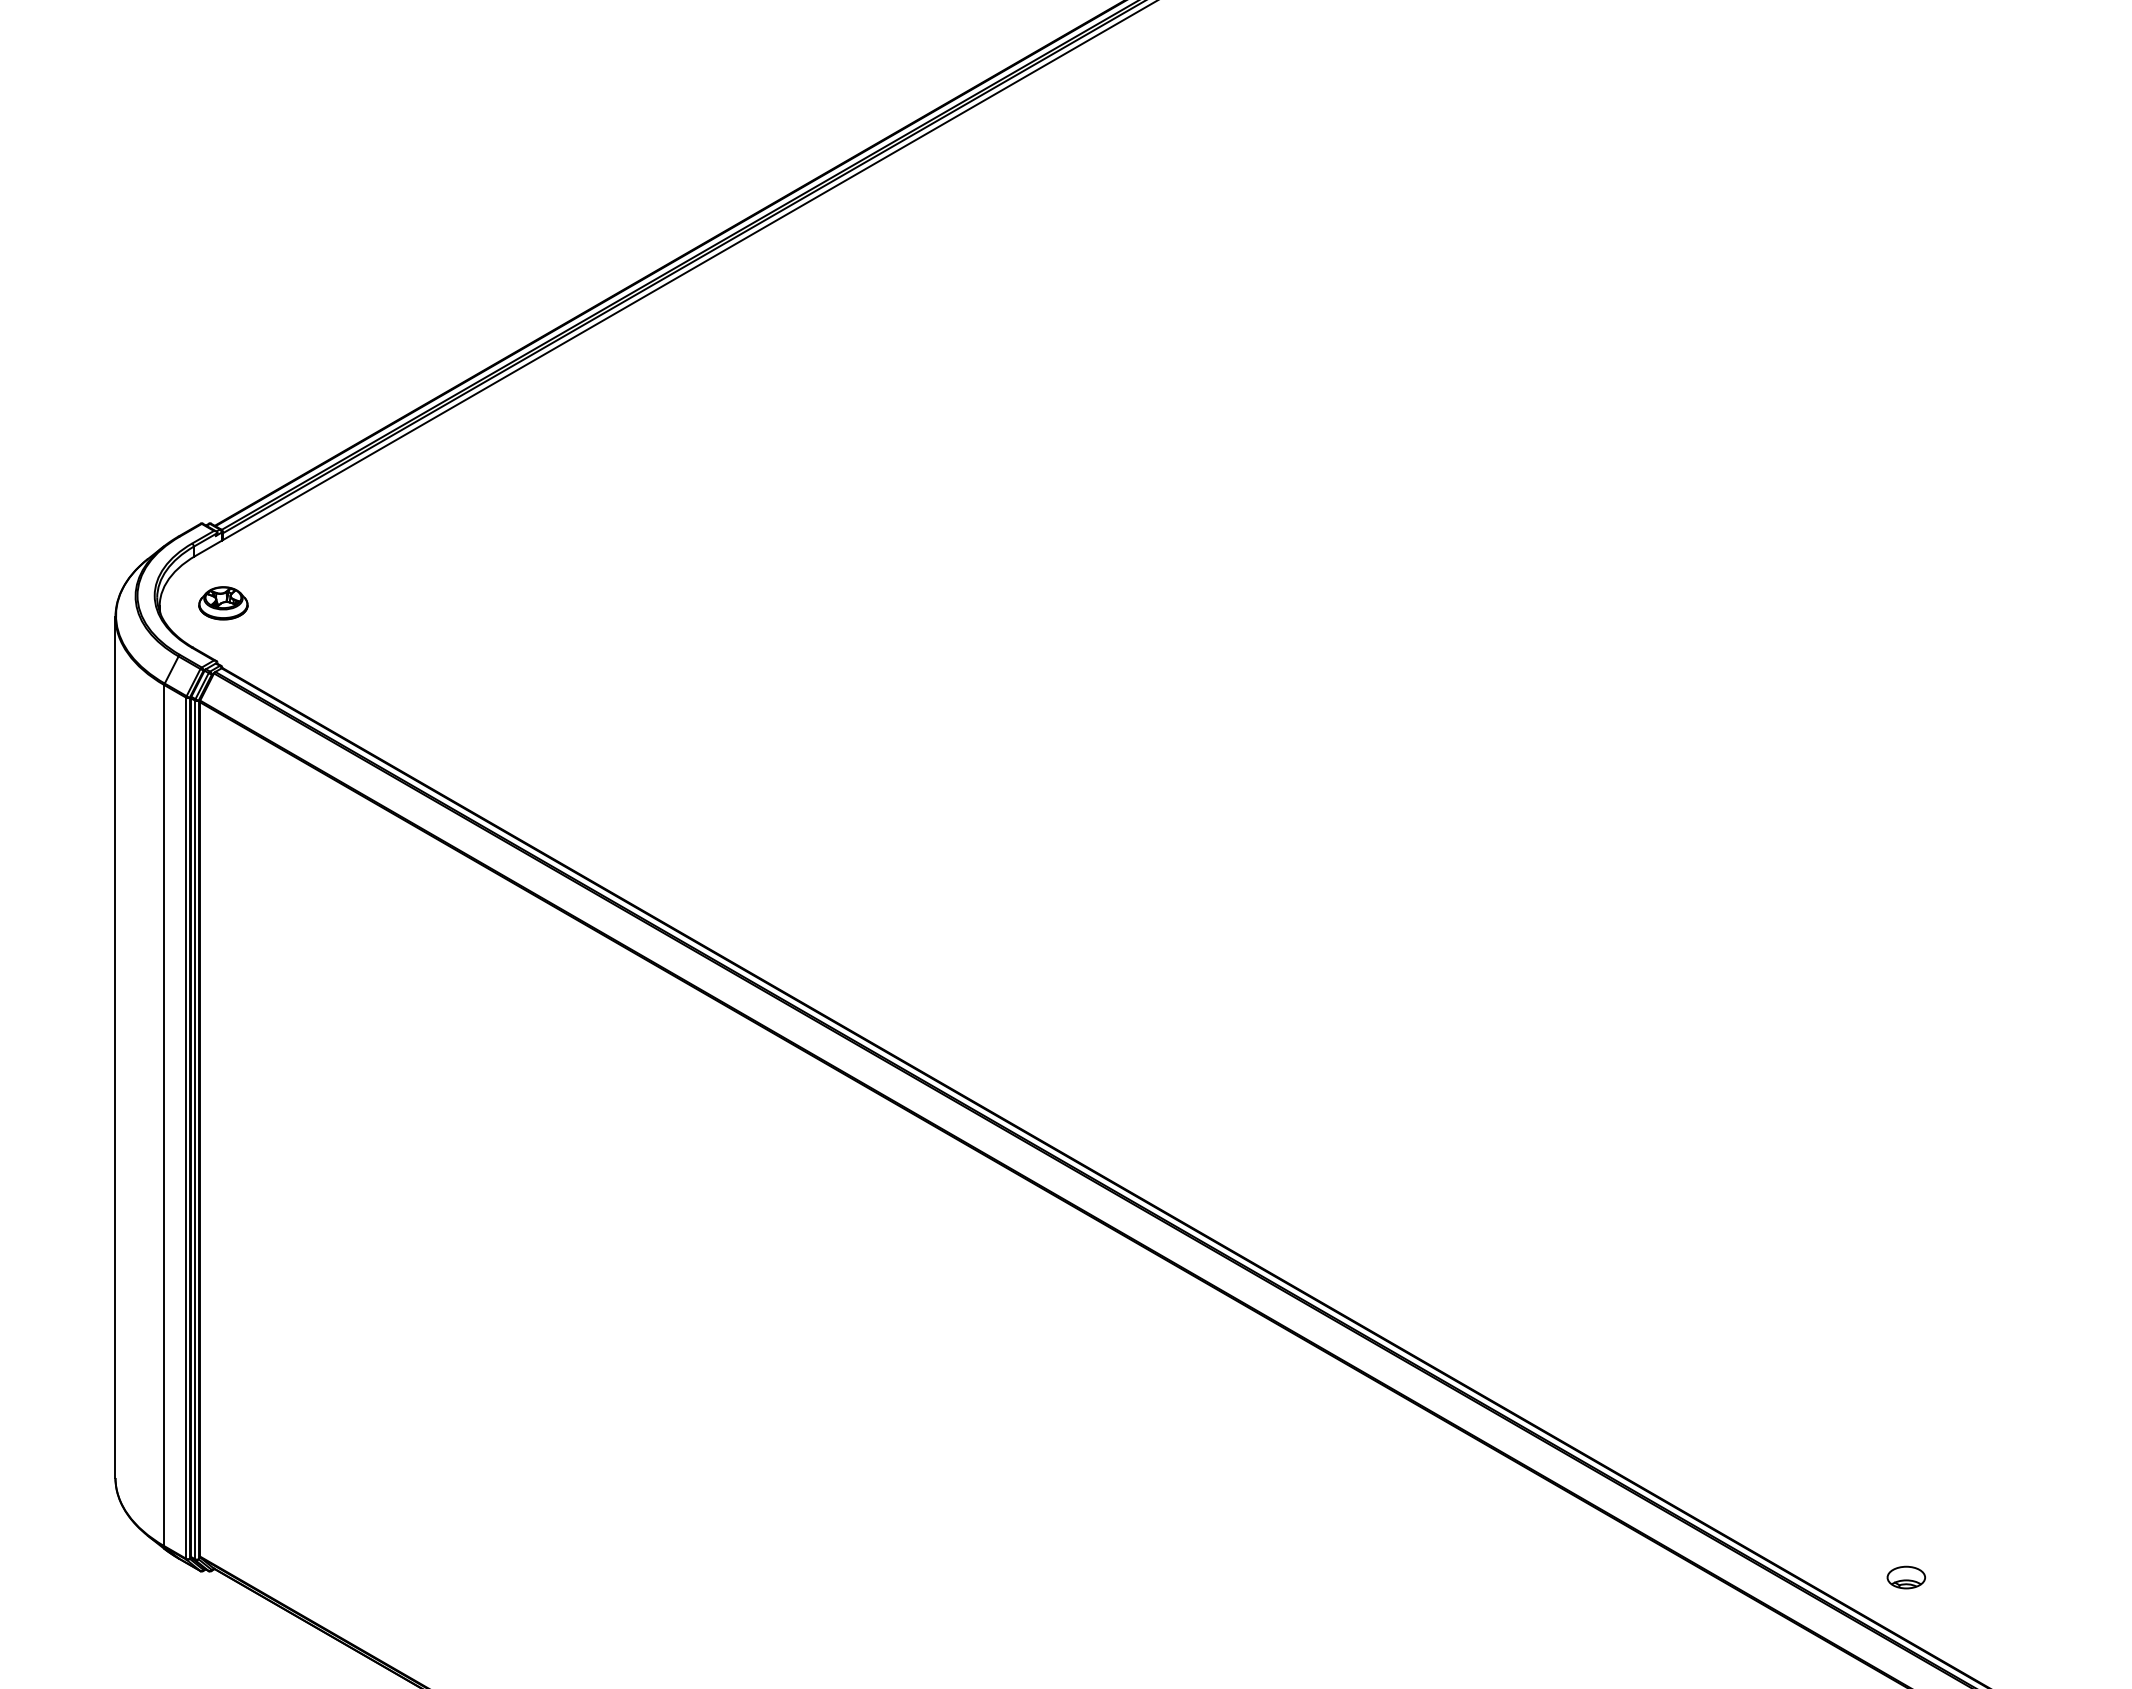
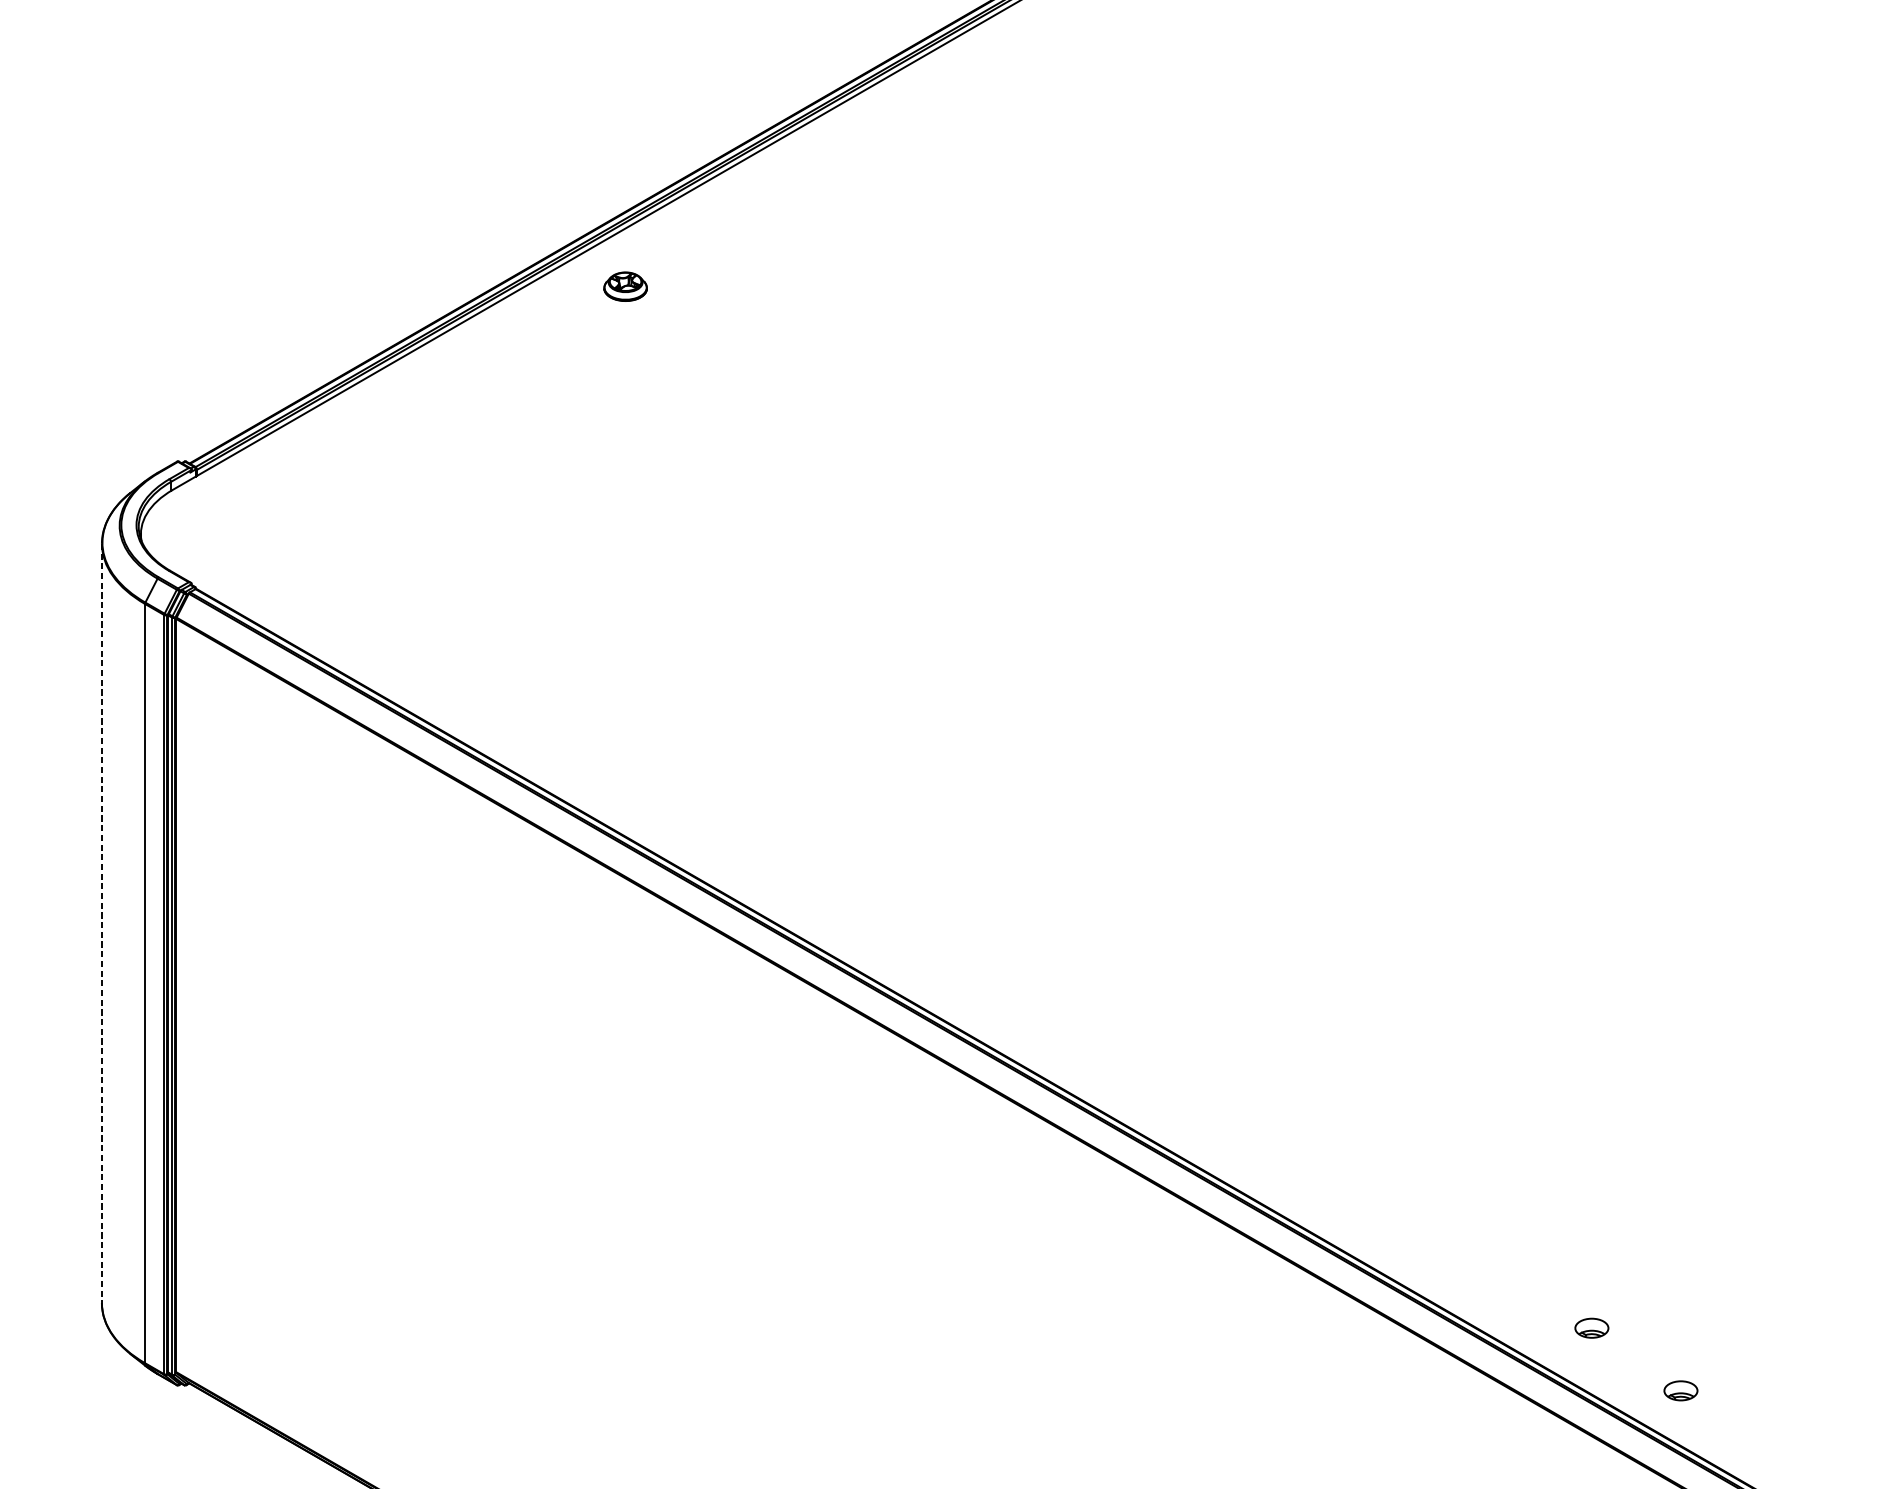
part: (223, 603) -> (625, 286), moved
line: (115, 1047) -> (101, 923), solid -> dashed
part: (1805, 1506) -> (1592, 1328), added

